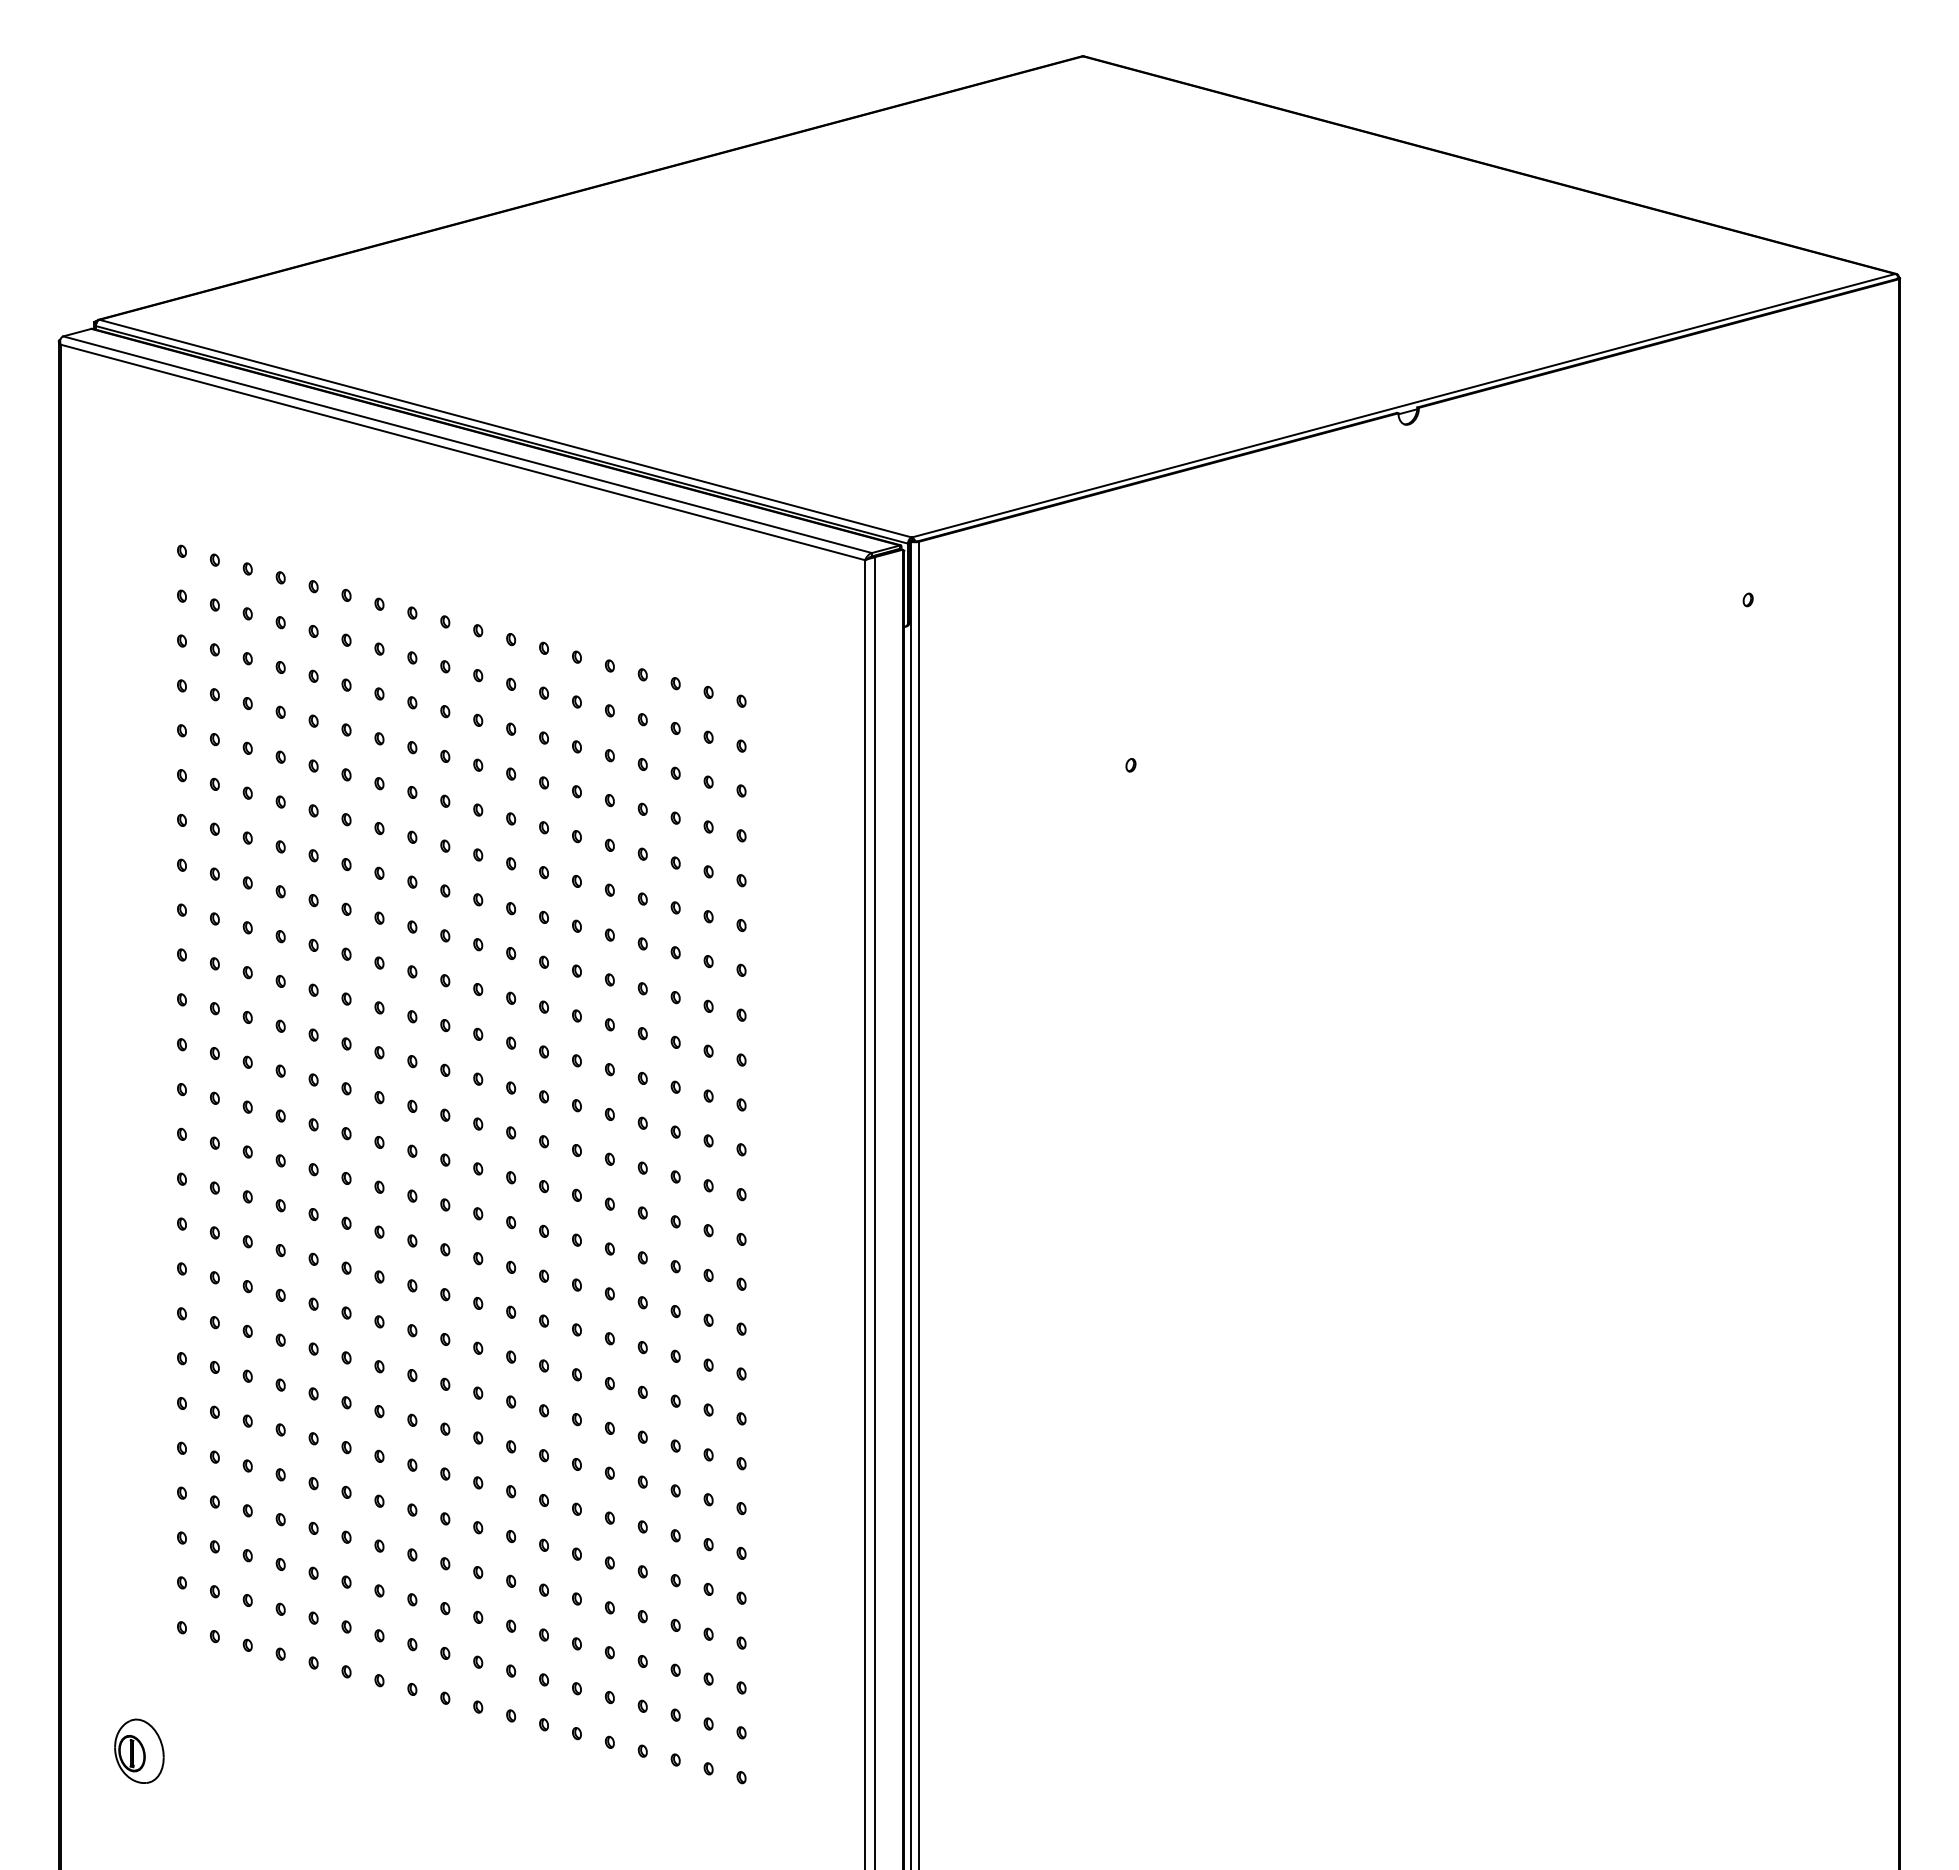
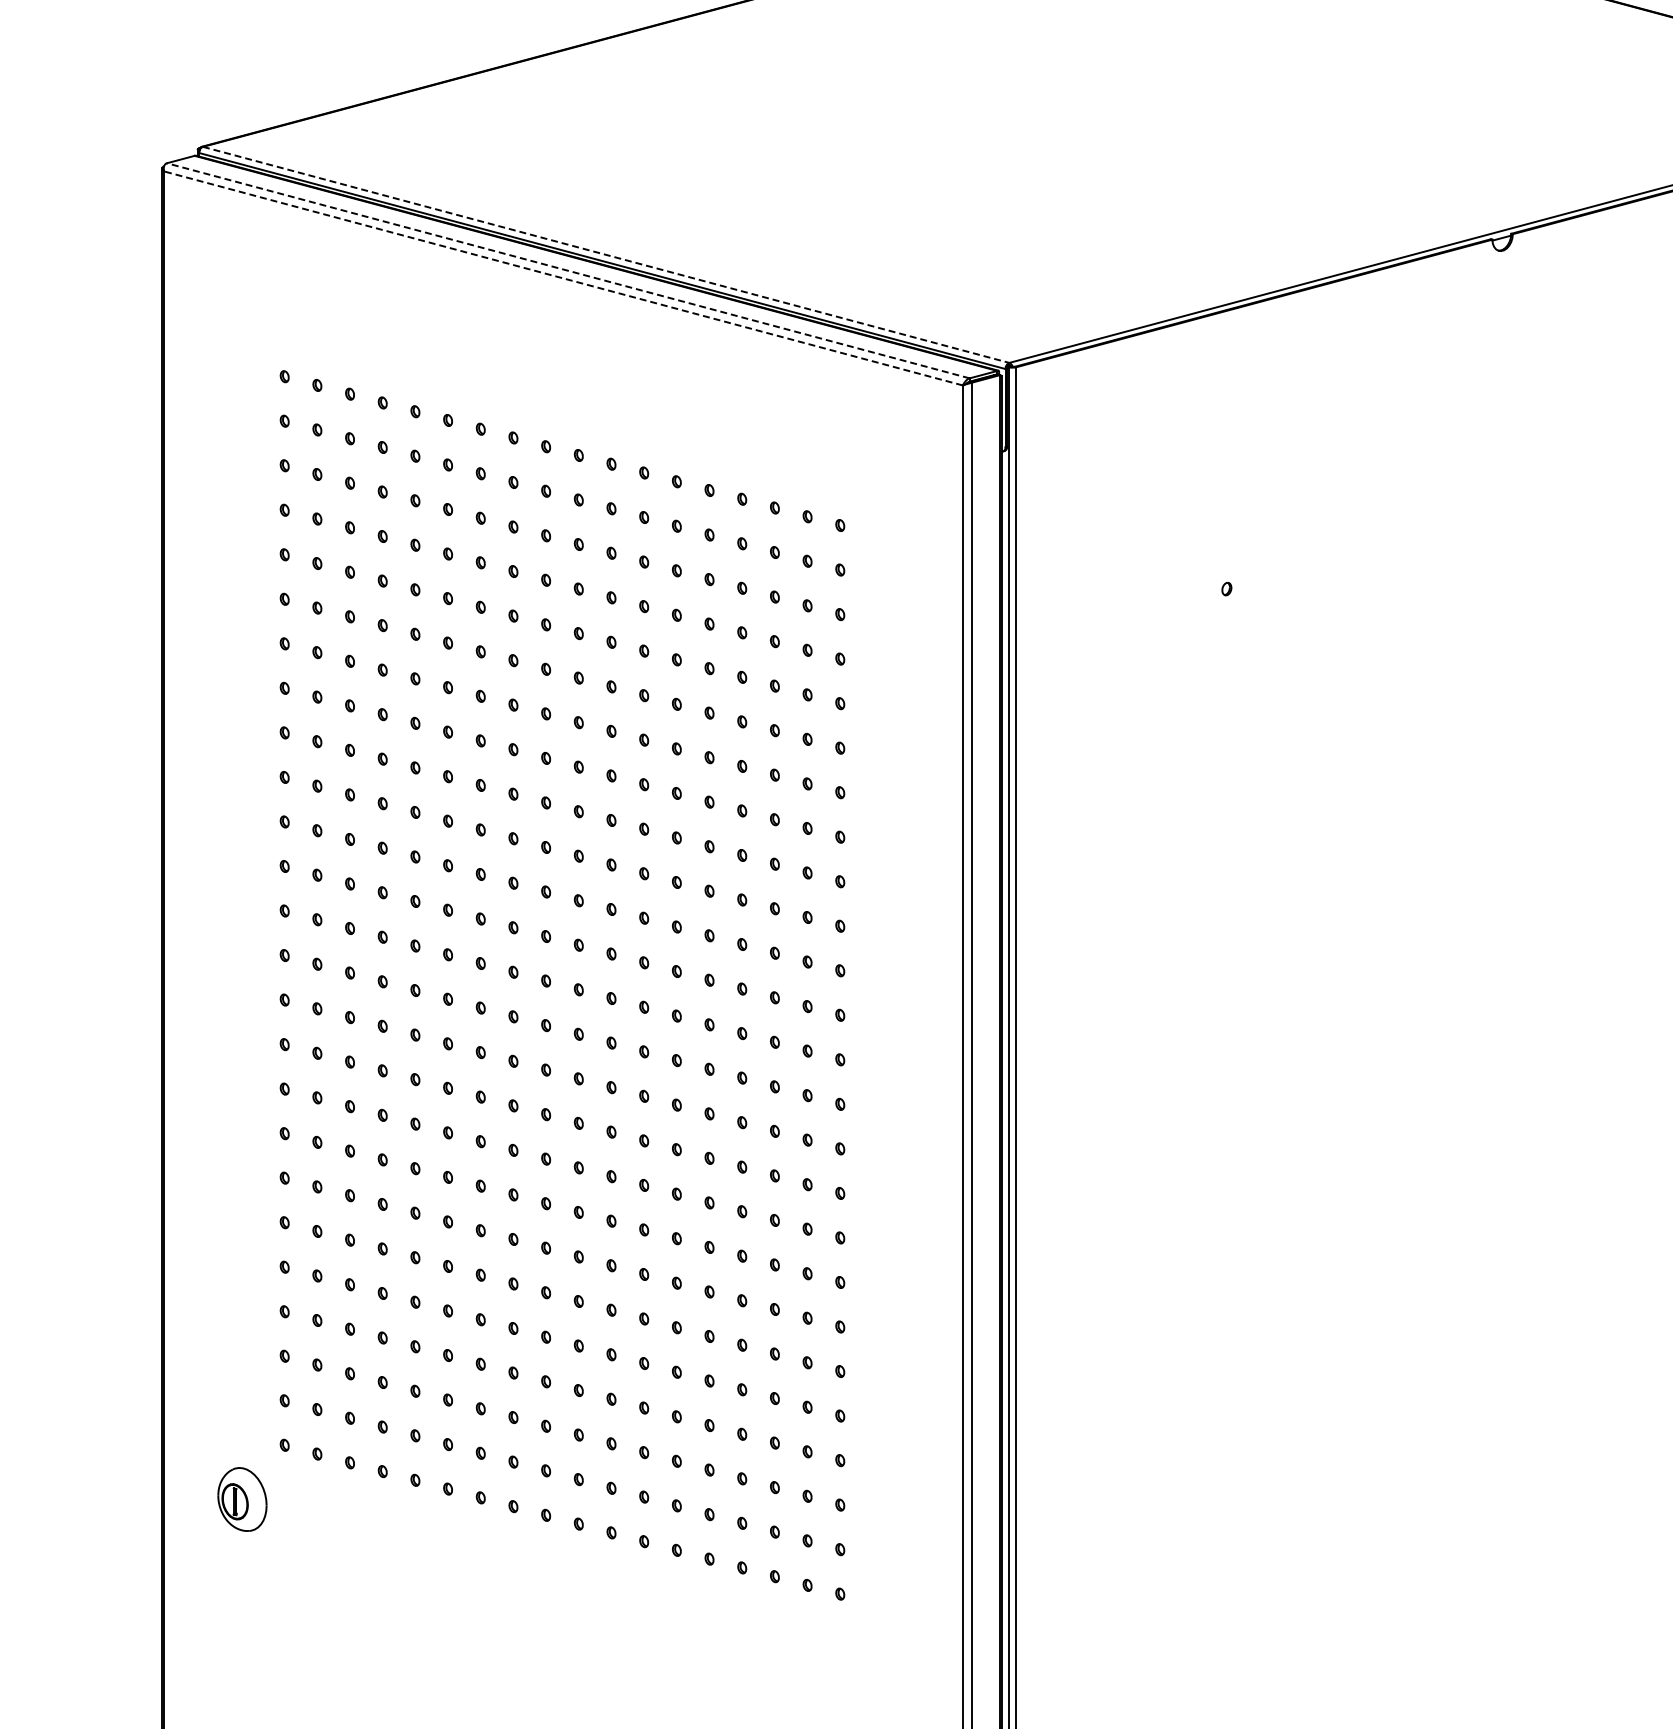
line: (506, 428) -> (606, 254), solid -> dashed
line: (467, 444) -> (568, 270), solid -> dashed
line: (462, 452) -> (563, 278), solid -> dashed
part: (139, 1750) -> (242, 1498), moved

